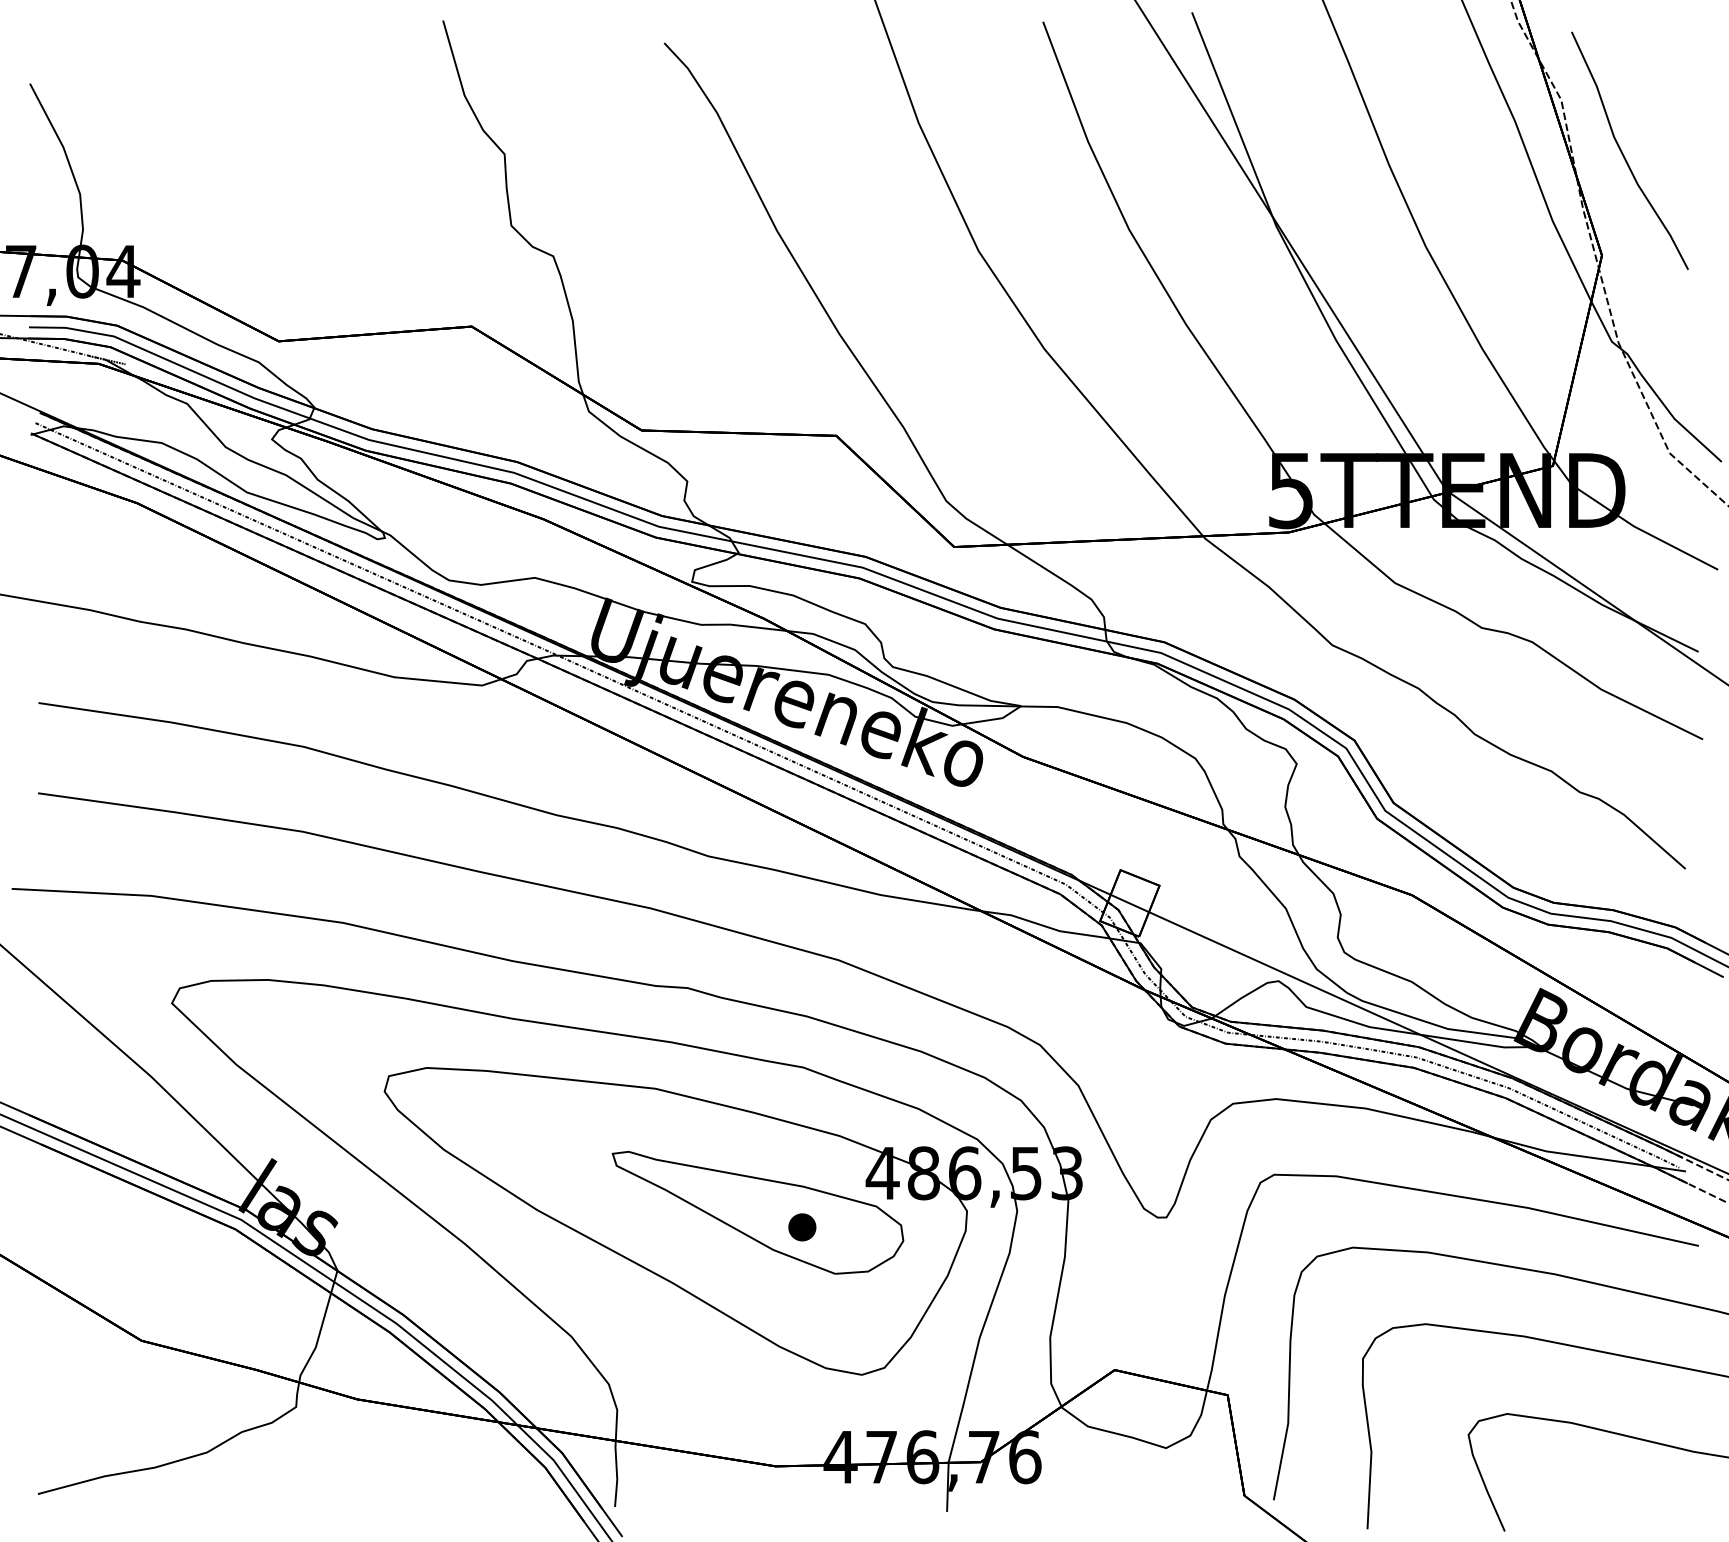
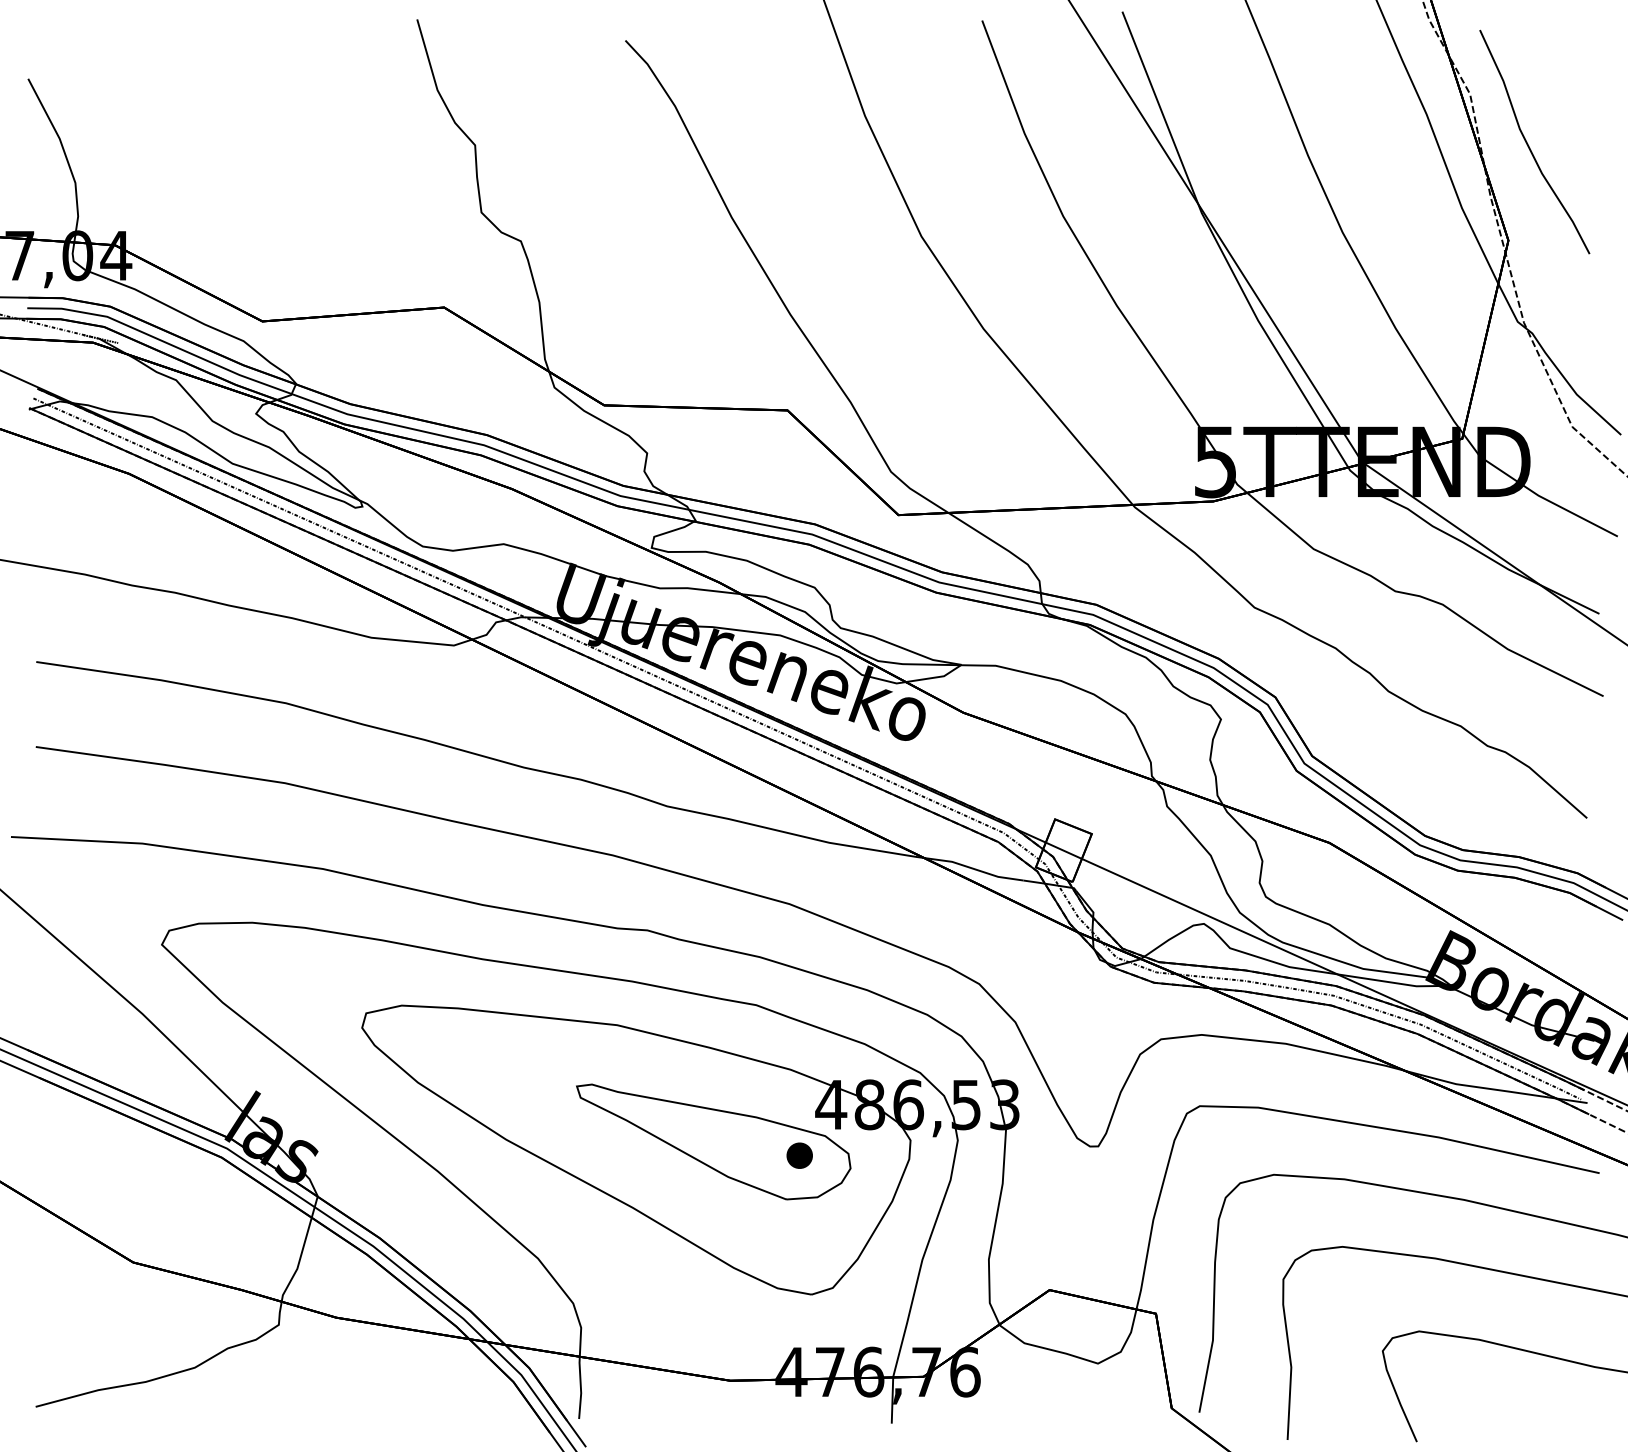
part: (802, 1227) -> (799, 1155), moved

